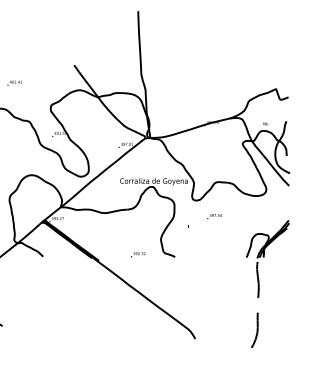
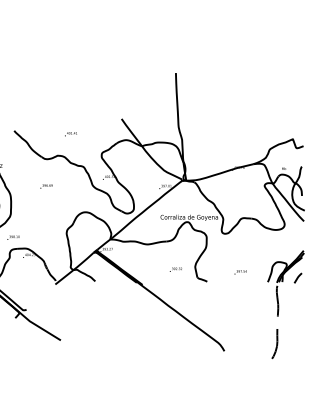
text: (214, 216) -> (240, 272), moved
curve: (281, 252) -> (297, 277), added
text: (137, 254) -> (175, 269), moved

